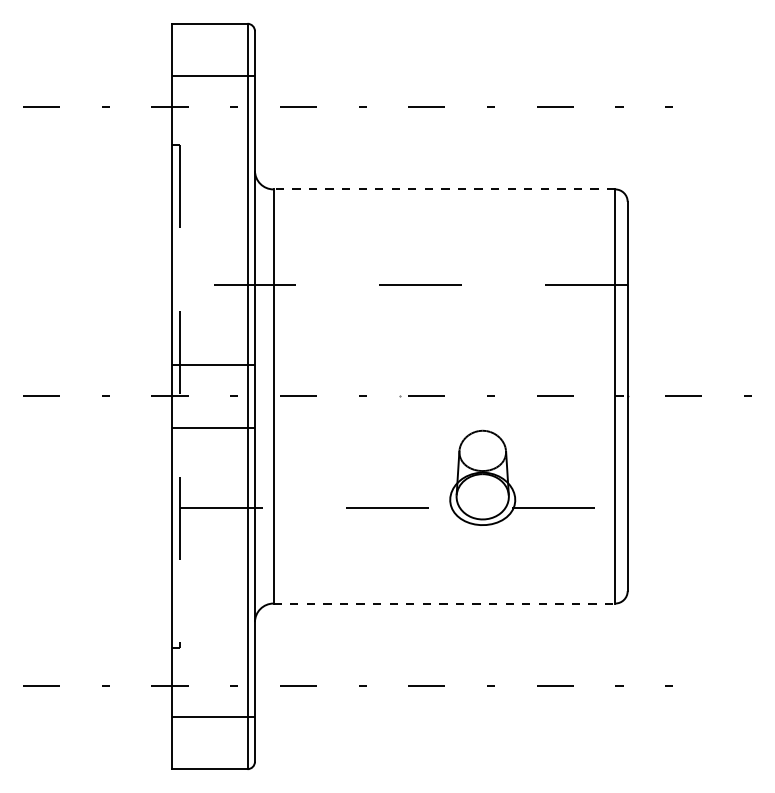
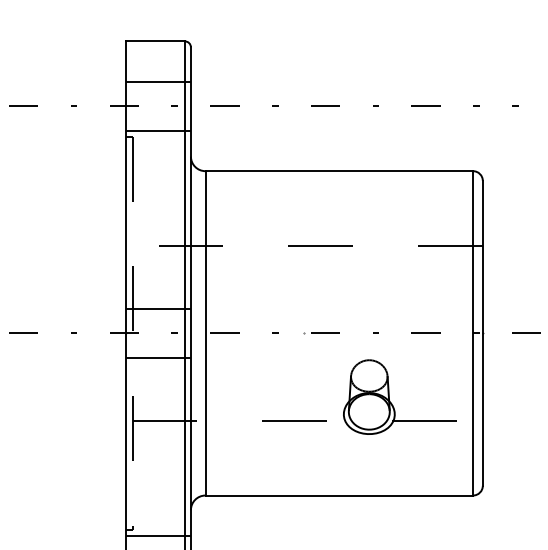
line: (213, 137) -> (158, 130), added
line: (444, 189) -> (339, 171), dashed -> solid
line: (444, 603) -> (339, 495), dashed -> solid
line: (213, 655) -> (158, 536), added

